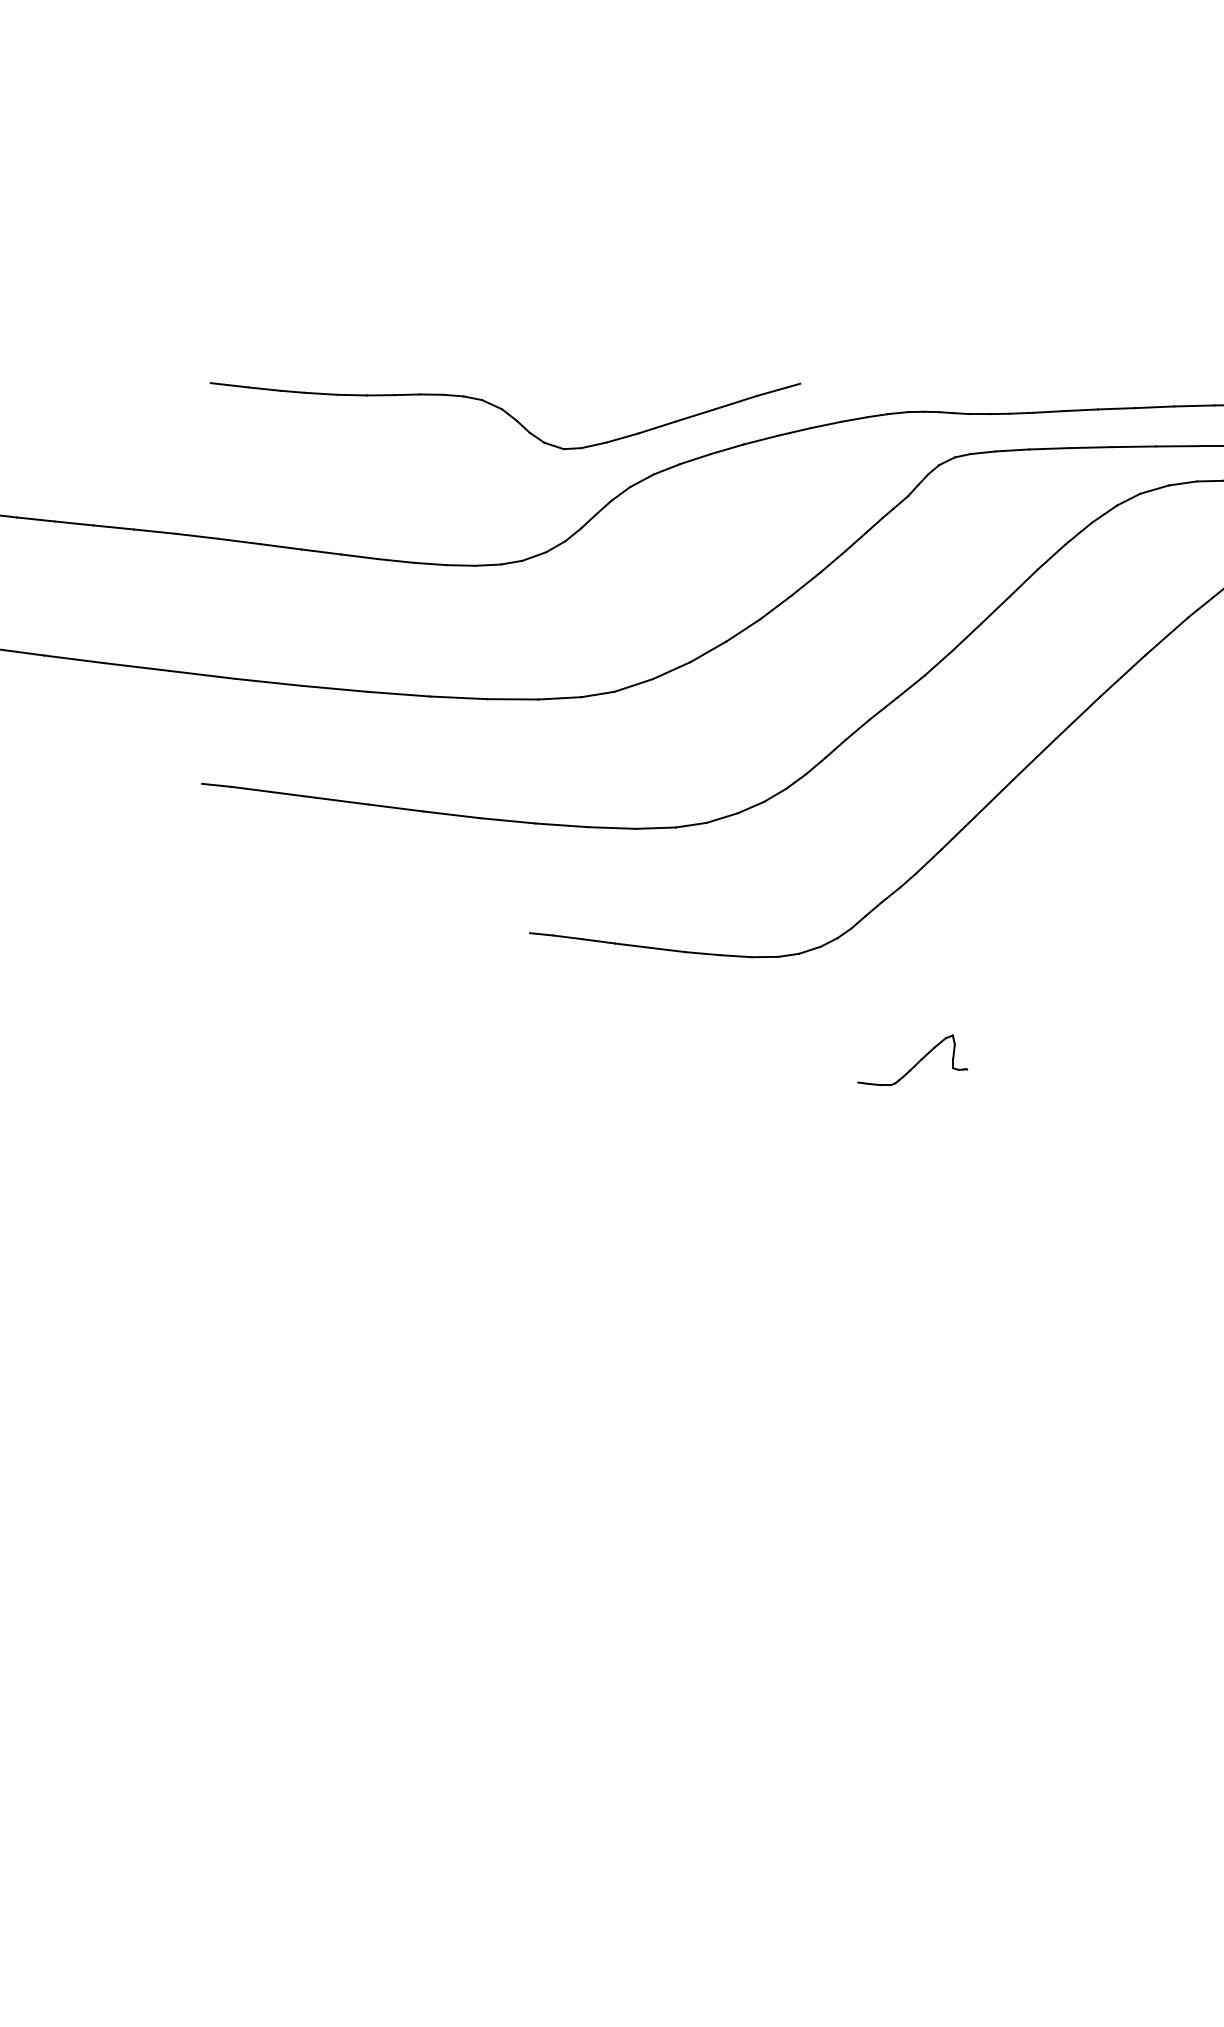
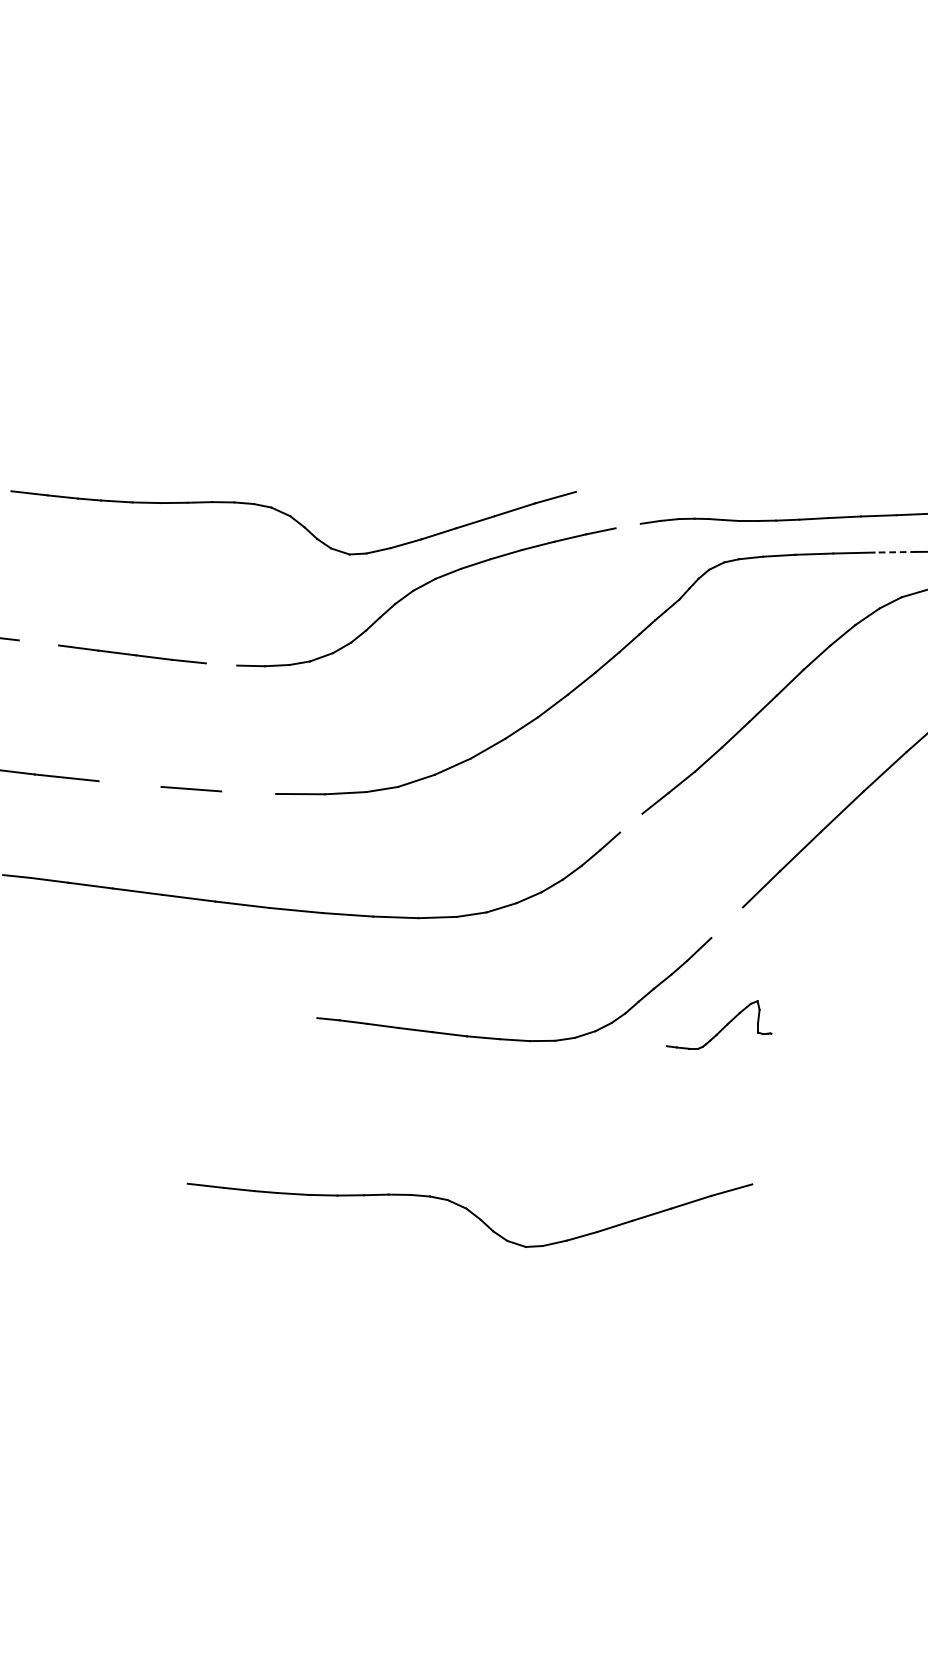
line: (854, 419) -> (628, 526), removed
line: (1133, 446) -> (895, 551), solid -> dashed
line: (239, 541) -> (38, 642), removed
line: (429, 563) -> (220, 664), removed
line: (334, 688) -> (129, 783), removed
line: (458, 697) -> (248, 792), removed
line: (857, 729) -> (630, 823), removed
line: (957, 833) -> (726, 922), removed
part: (912, 1060) -> (719, 1025), moved
part: (689, 1139) -> (469, 1215), added

